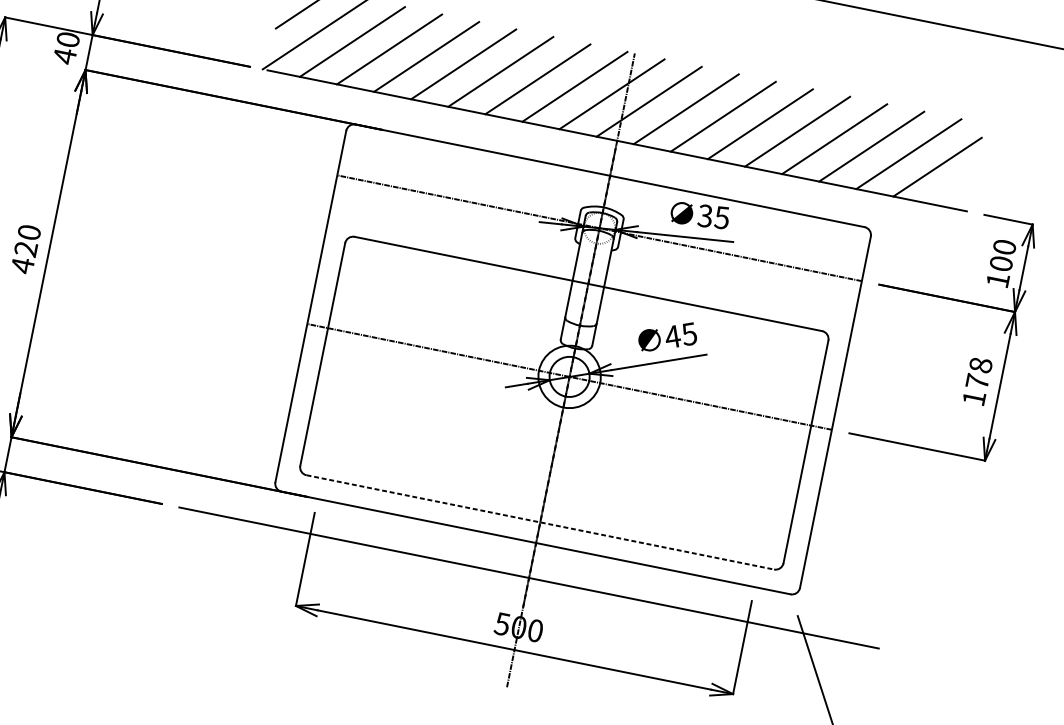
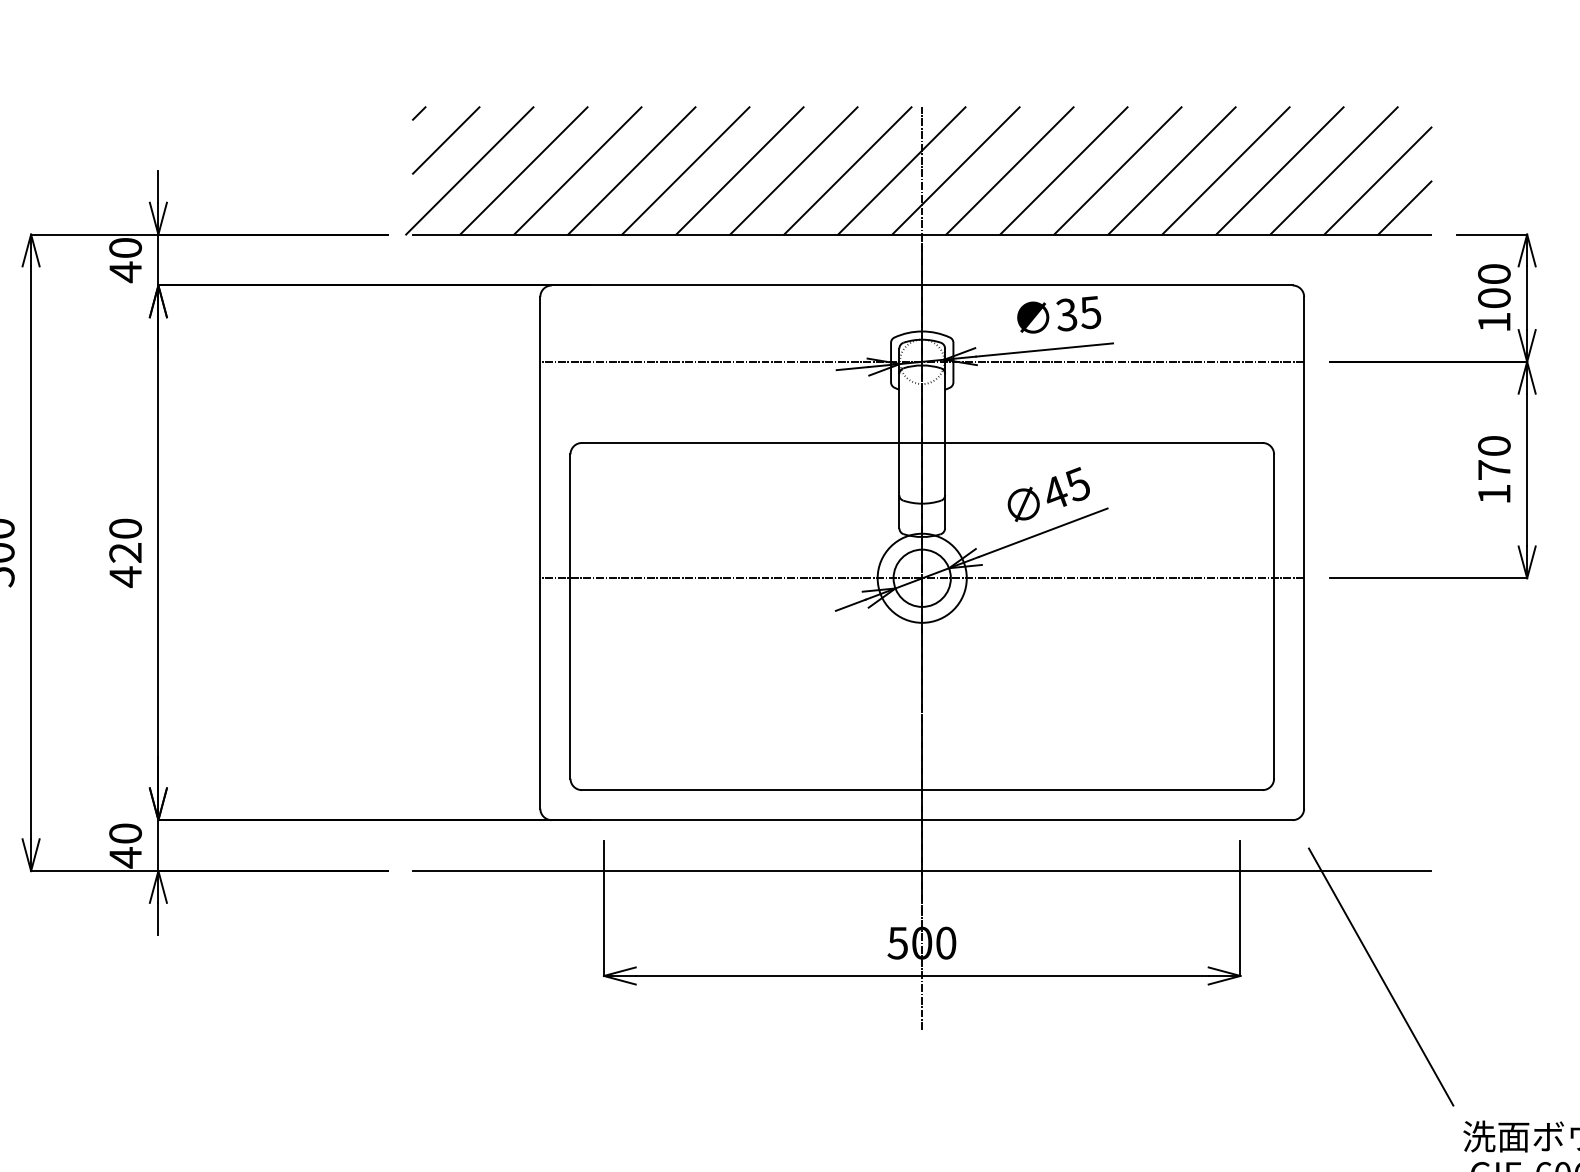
line: (952, 189) -> (1404, 207), added
text: (981, 364) -> (1494, 445), 178 -> 170
line: (540, 522) -> (922, 790), dashed -> solid

